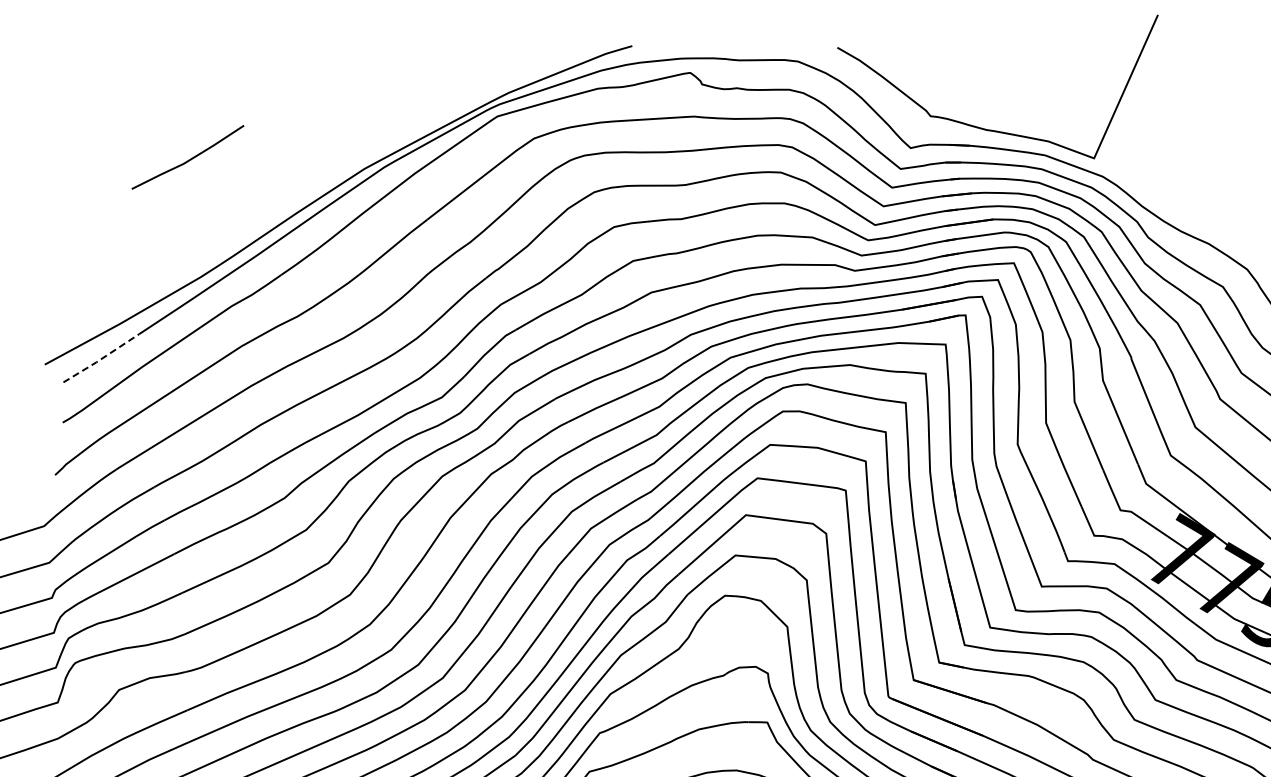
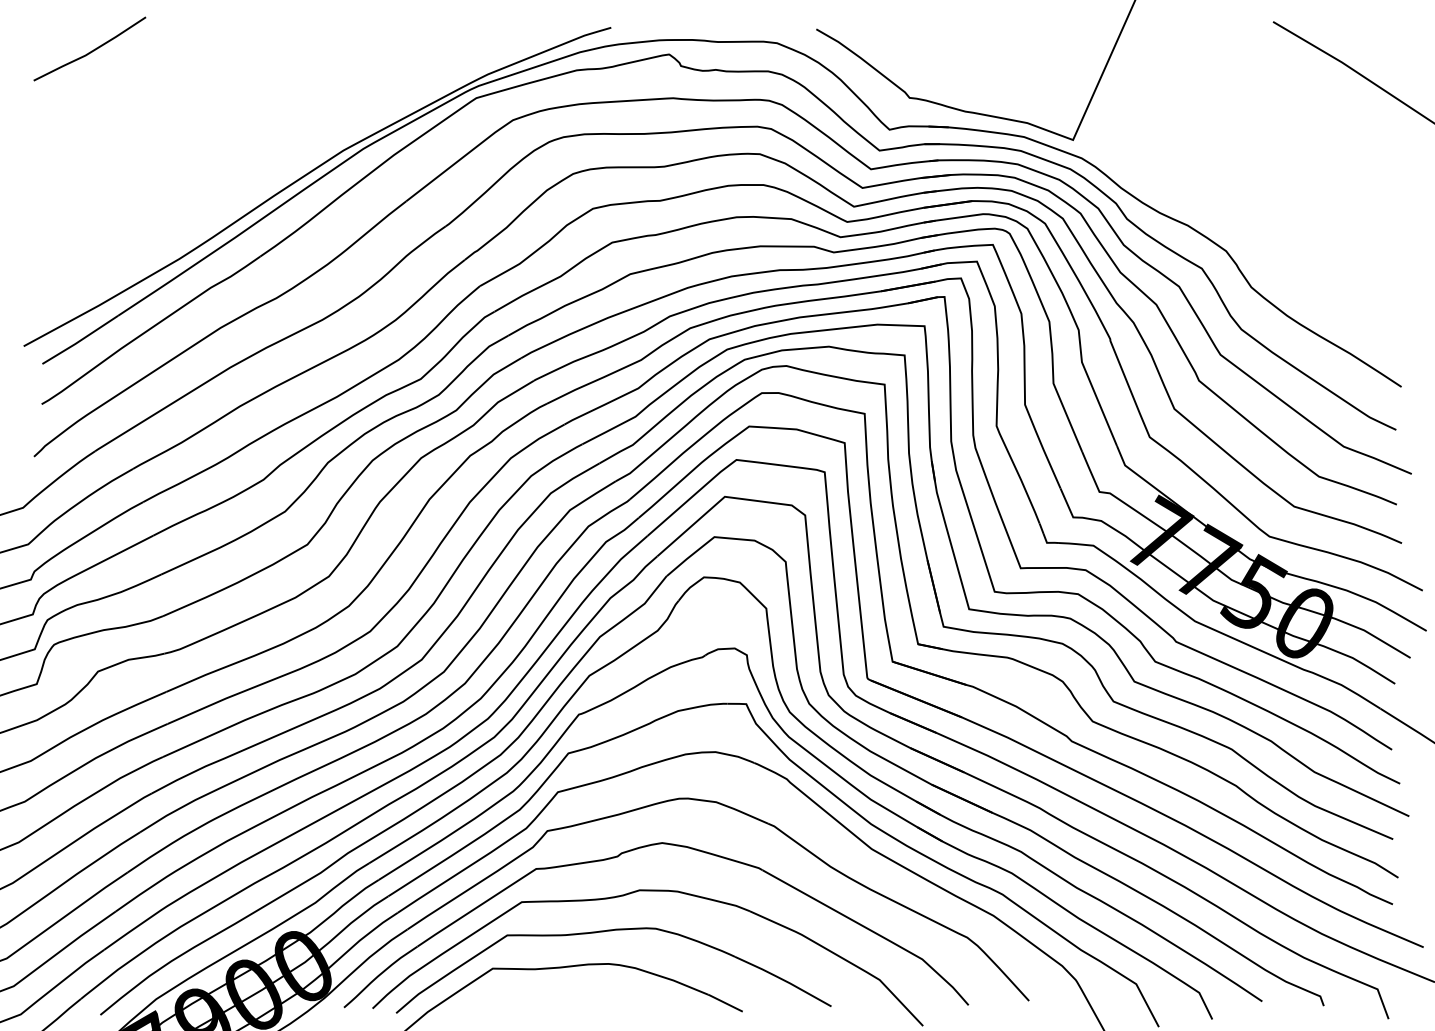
line: (189, 158) -> (91, 50), moved
line: (101, 358) -> (80, 340), dashed -> solid

